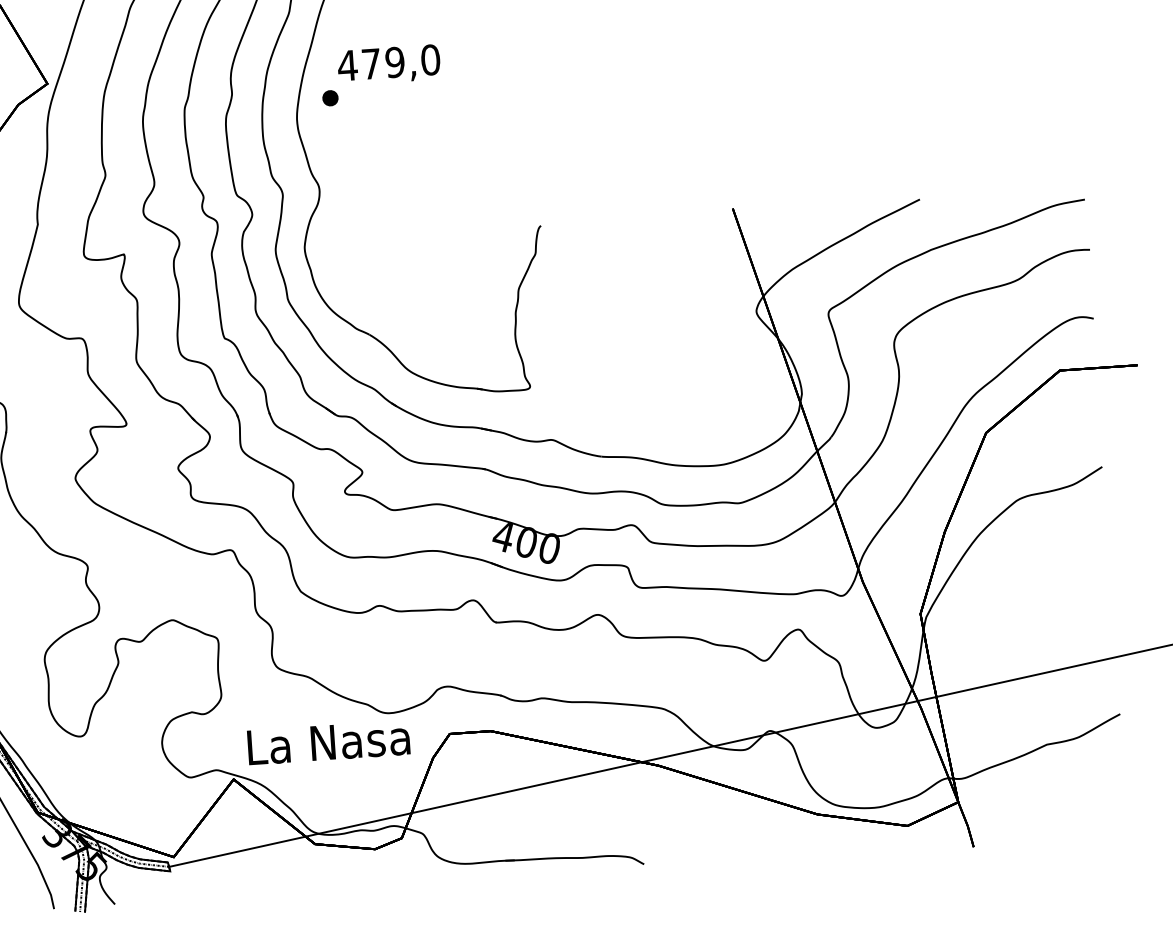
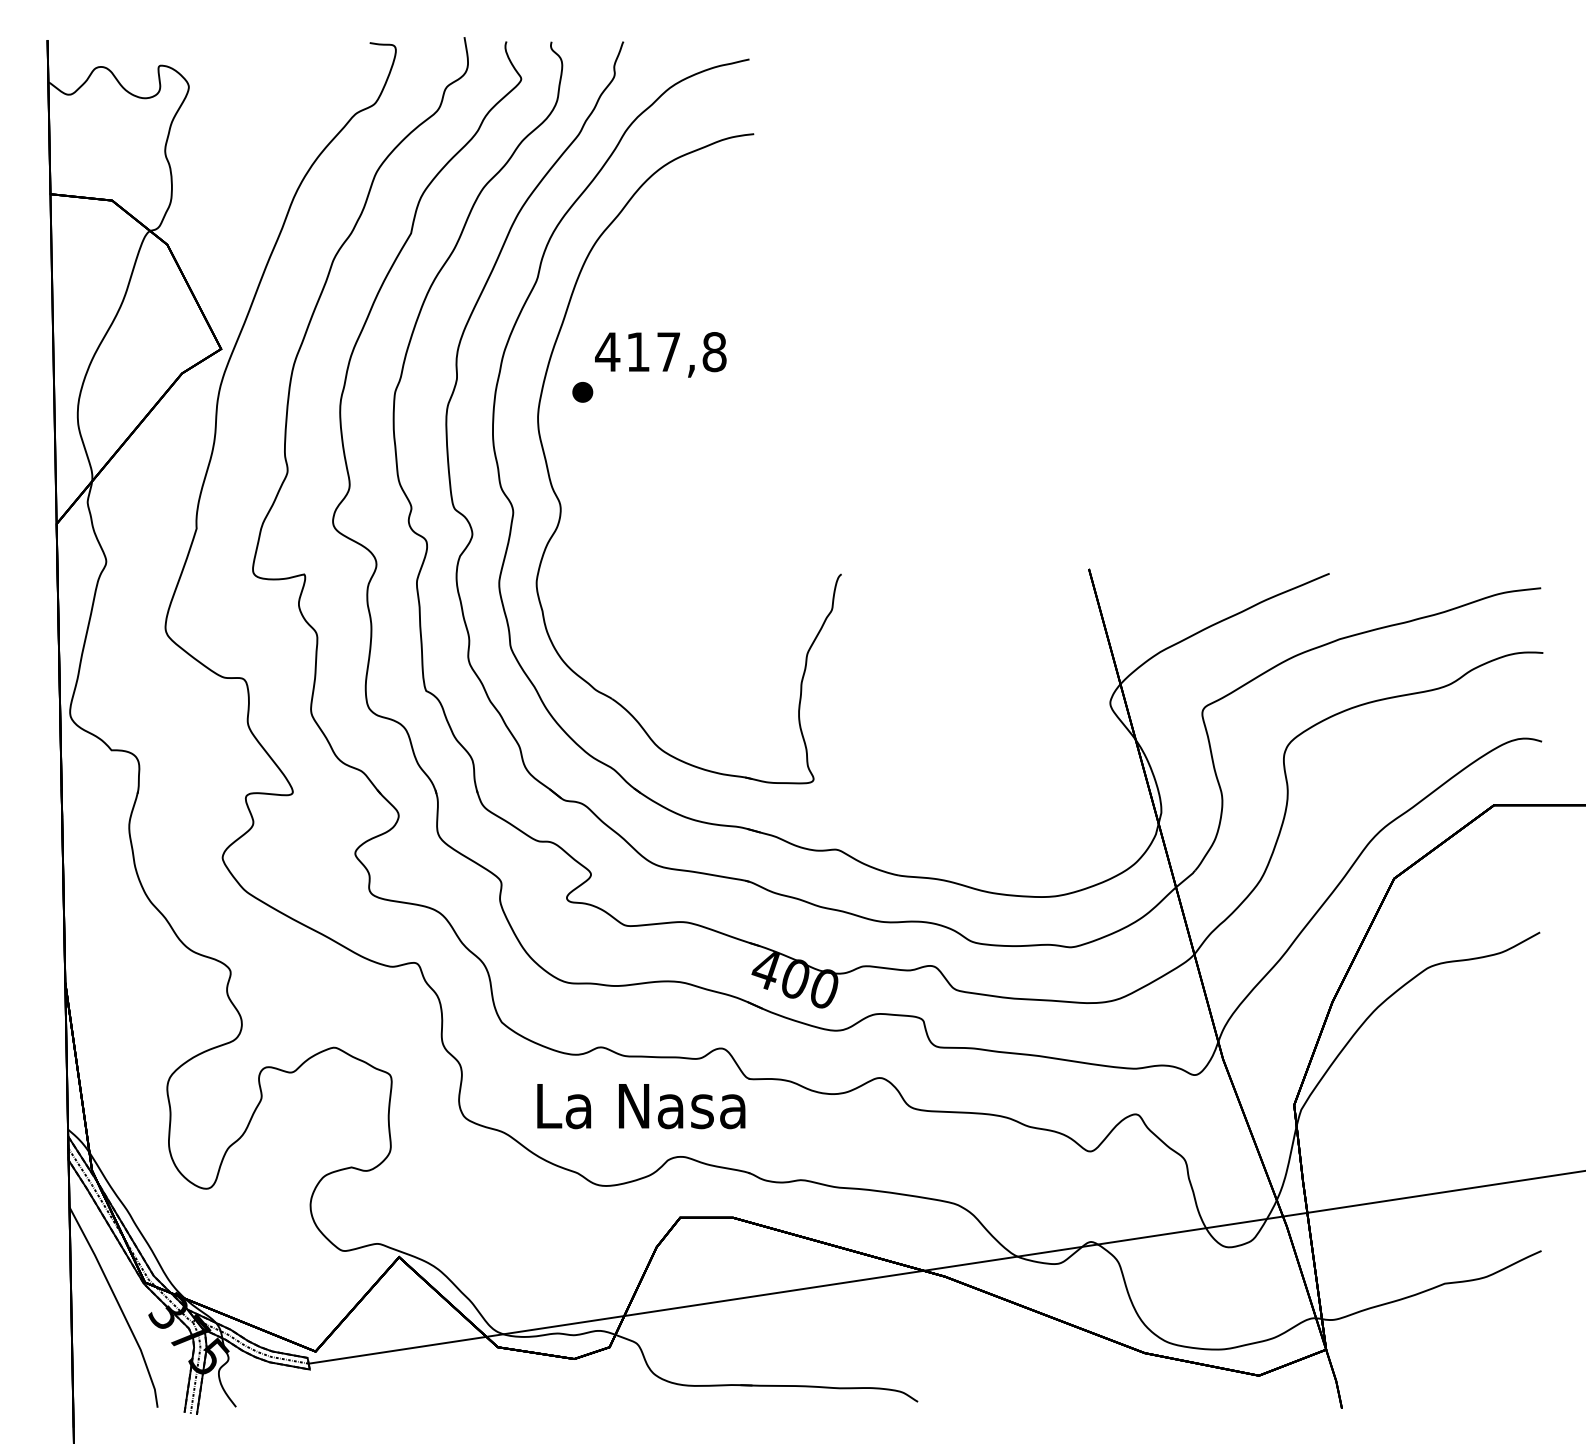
text: (401, 62) -> (676, 352), 479,0 -> 417,8
text: (328, 742) -> (641, 1106), moved

